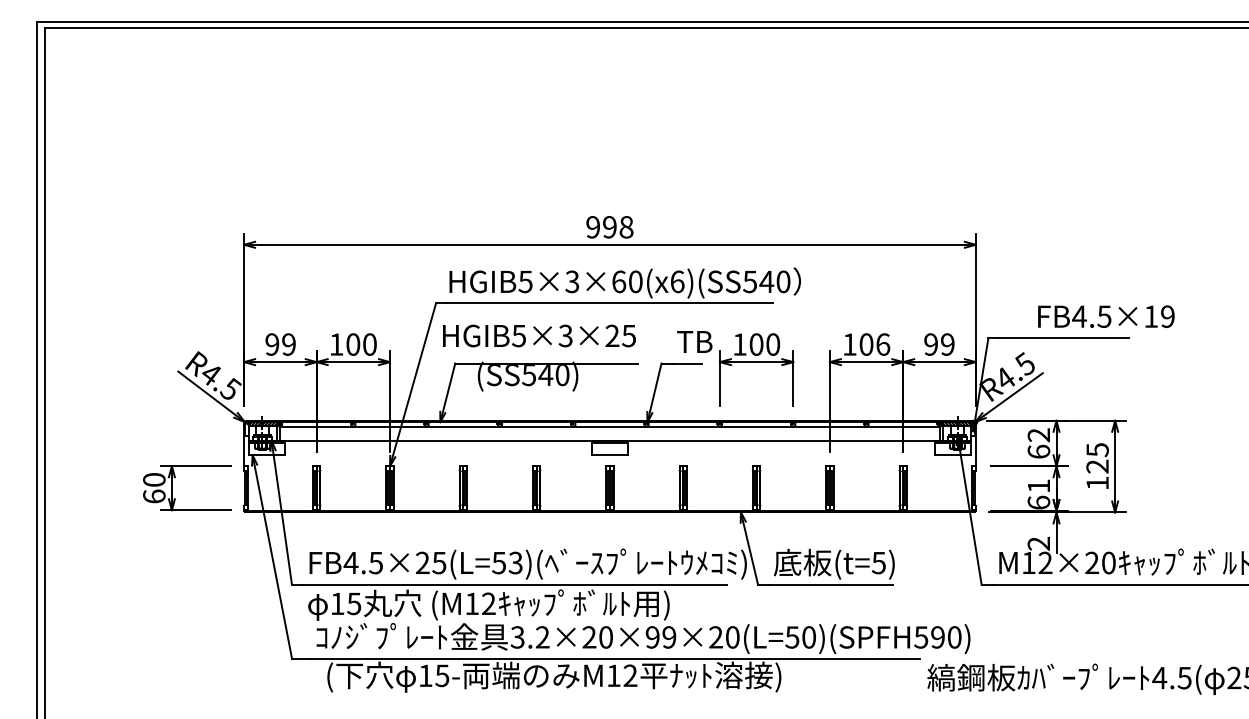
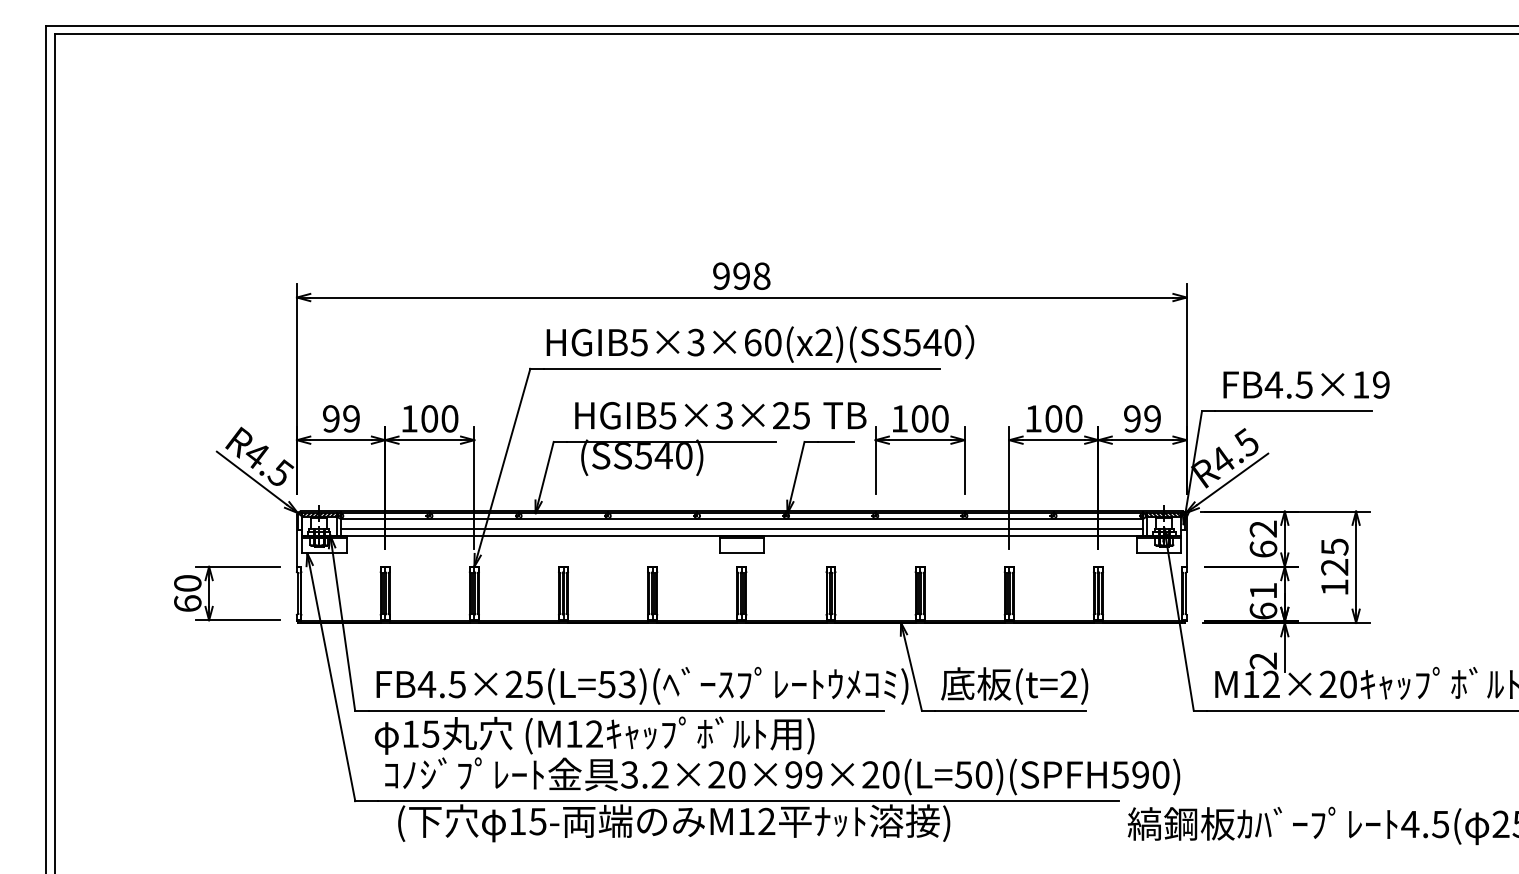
text: (677, 281) -> (823, 342), HGIB5×3×60(x6)(SS540 -> HGIB5×3×60(x2)(SS540
text: (1106, 316) -> (1306, 384), moved
text: (539, 335) -> (692, 415), moved
text: (883, 344) -> (1074, 418), 106 -> 100
line: (609, 435) -> (741, 529), added
text: (878, 562) -> (1068, 683), (t=5) -> (t=2)

